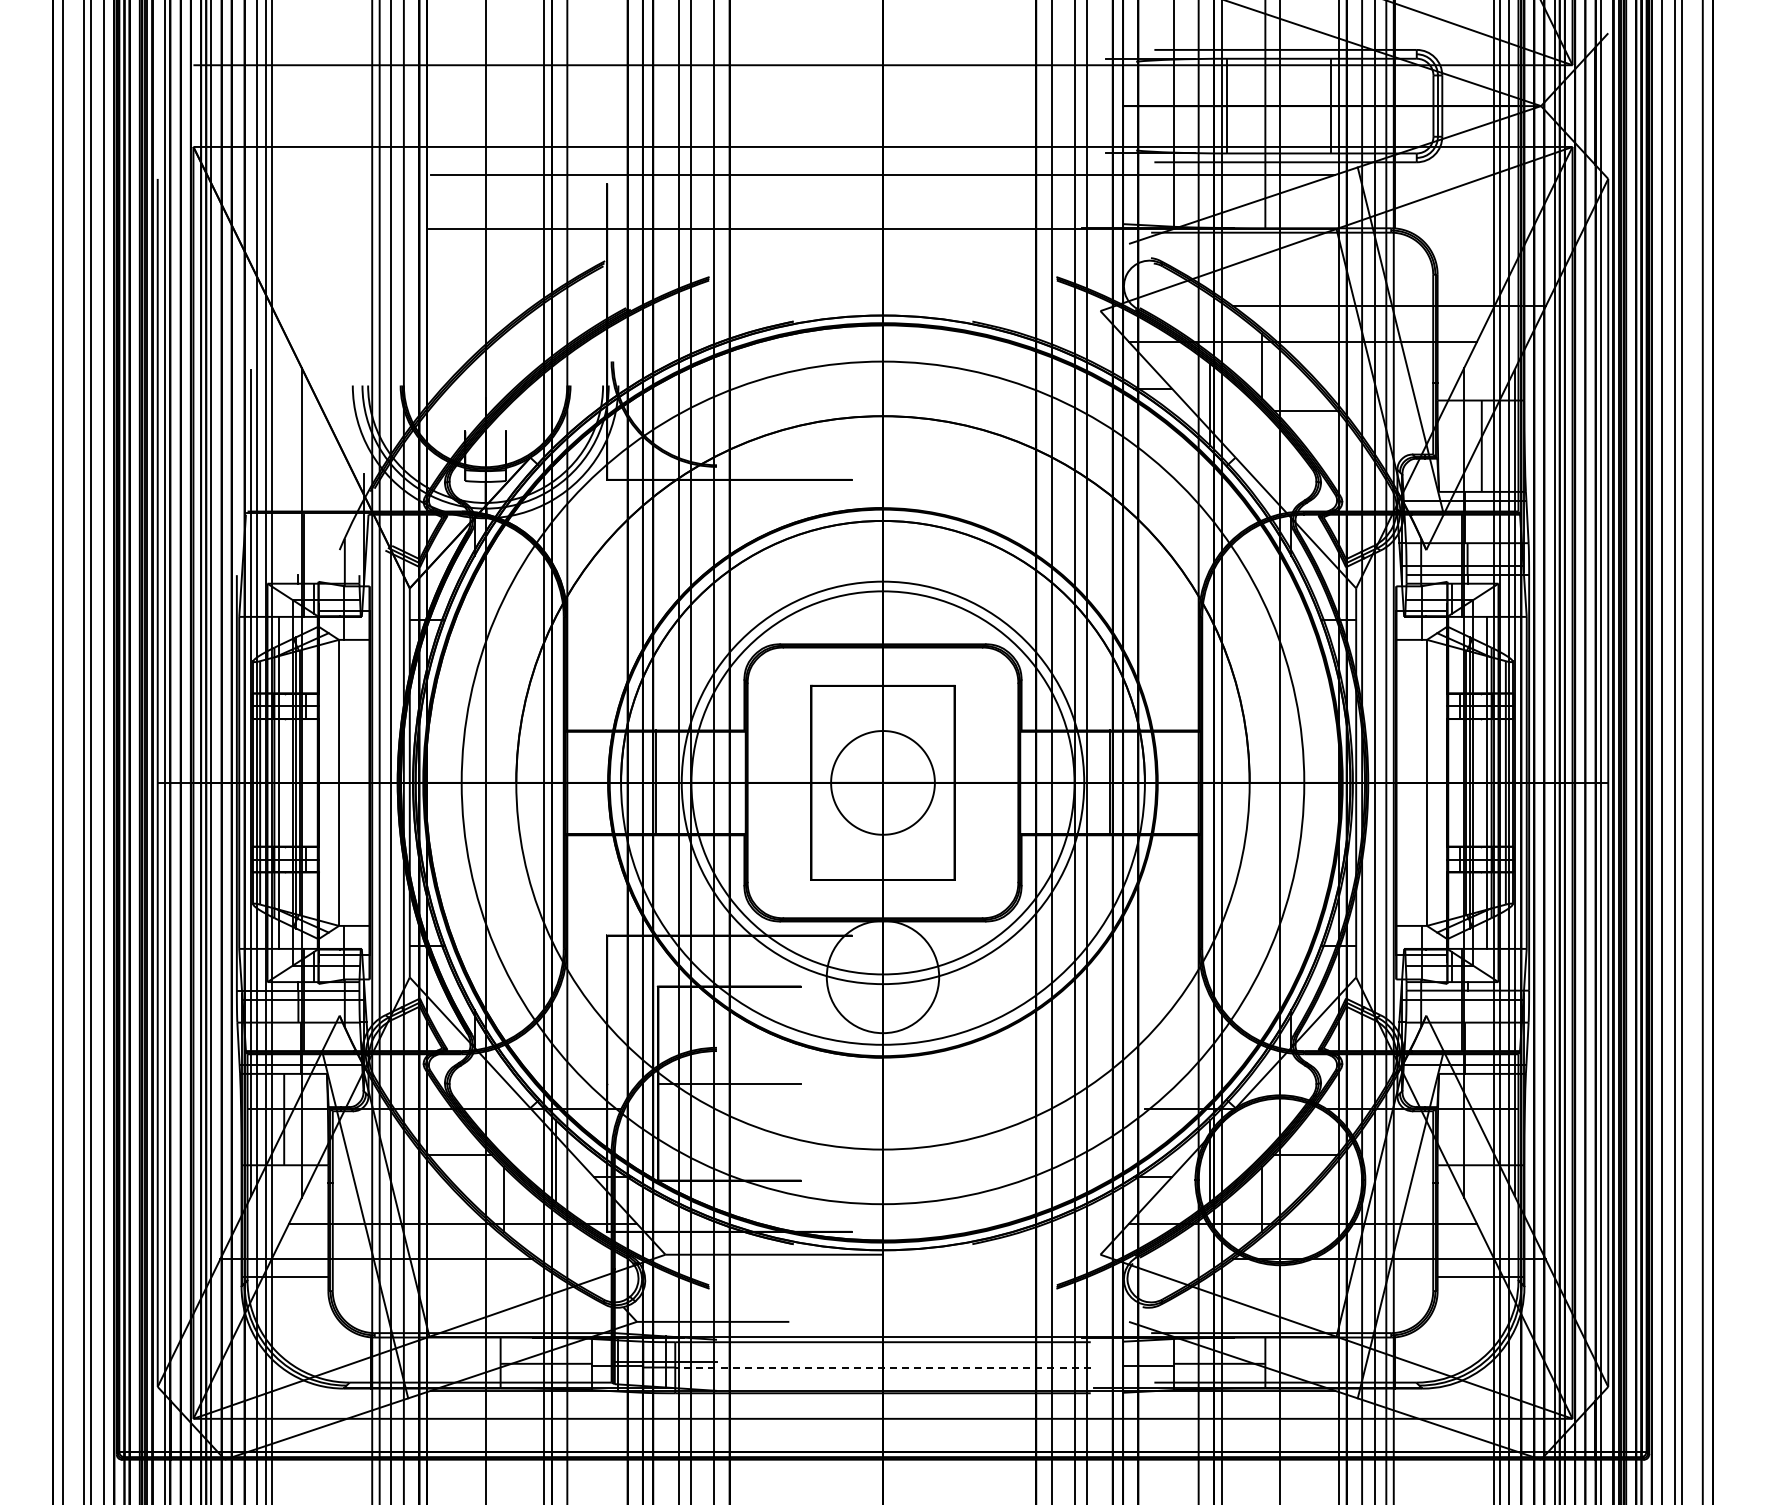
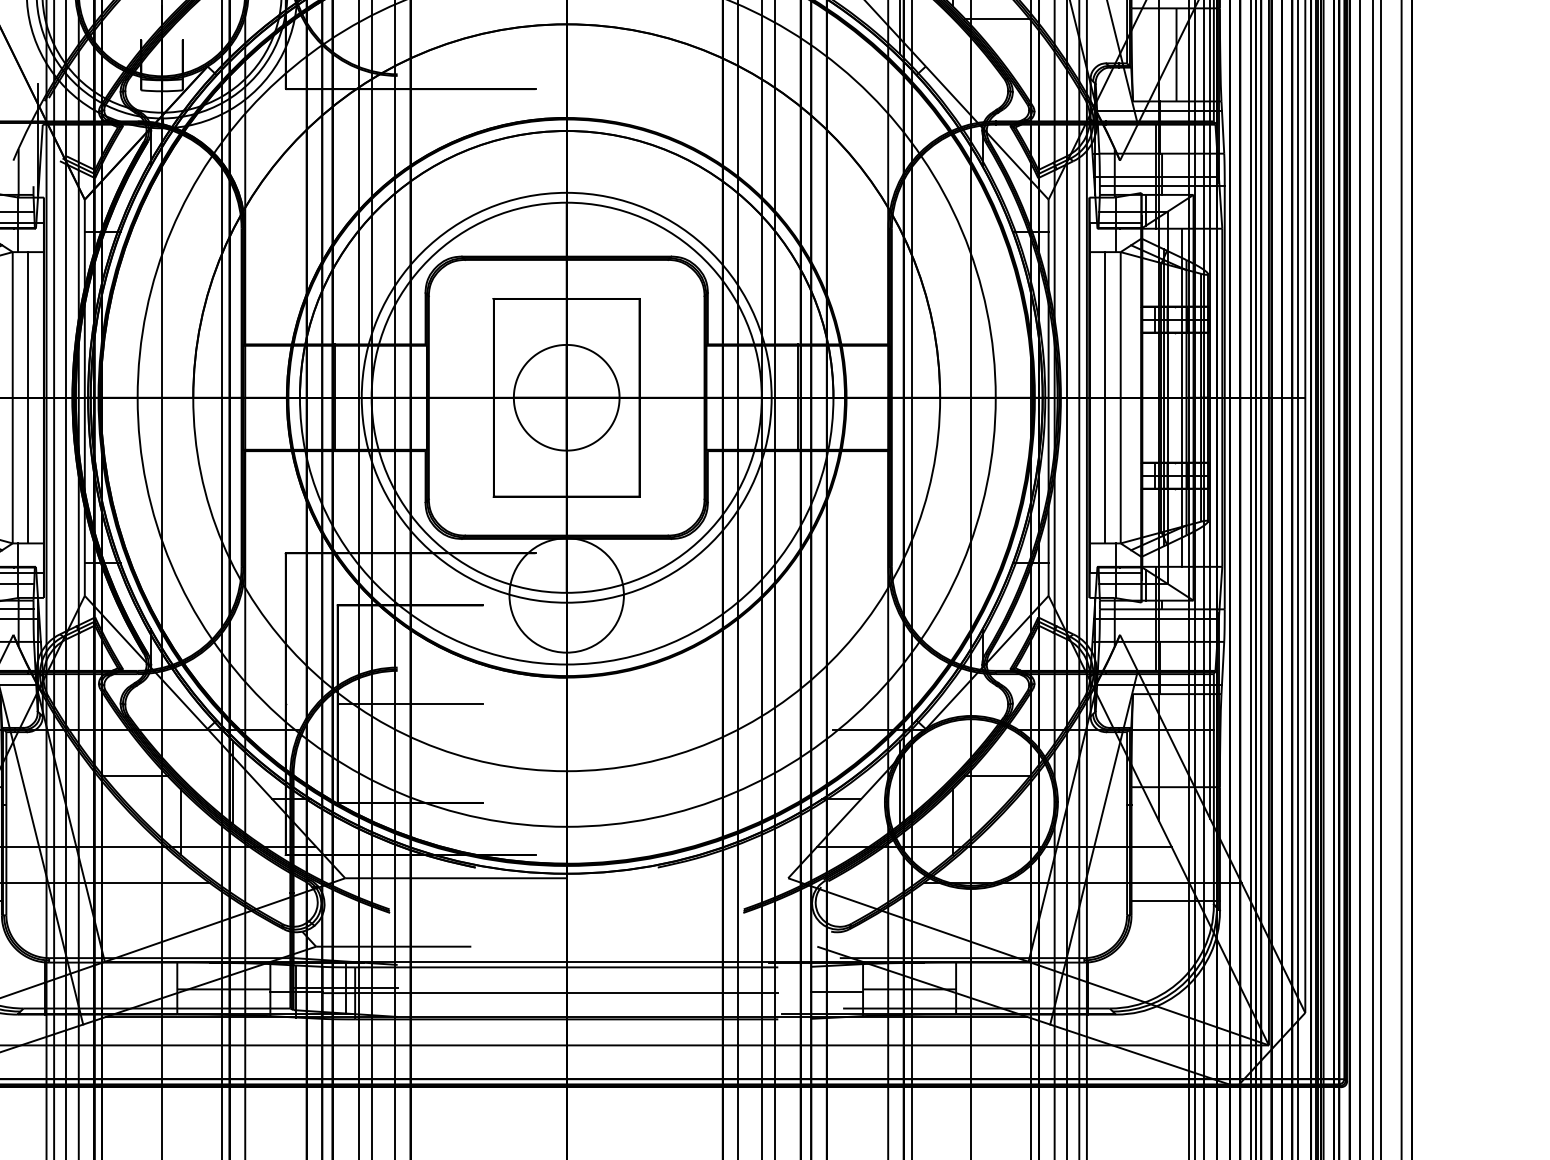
line: (354, 782) -> (28, 397), added
line: (1411, 782) -> (1104, 397), added
line: (883, 1367) -> (567, 993), dashed -> solid

